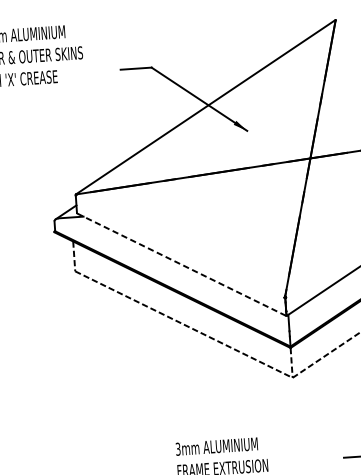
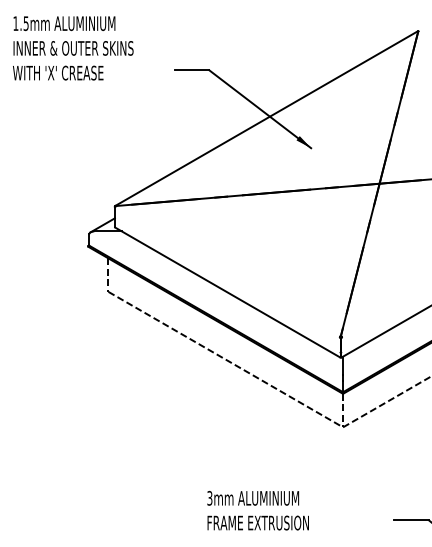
line: (181, 264) -> (227, 292), dashed -> solid

